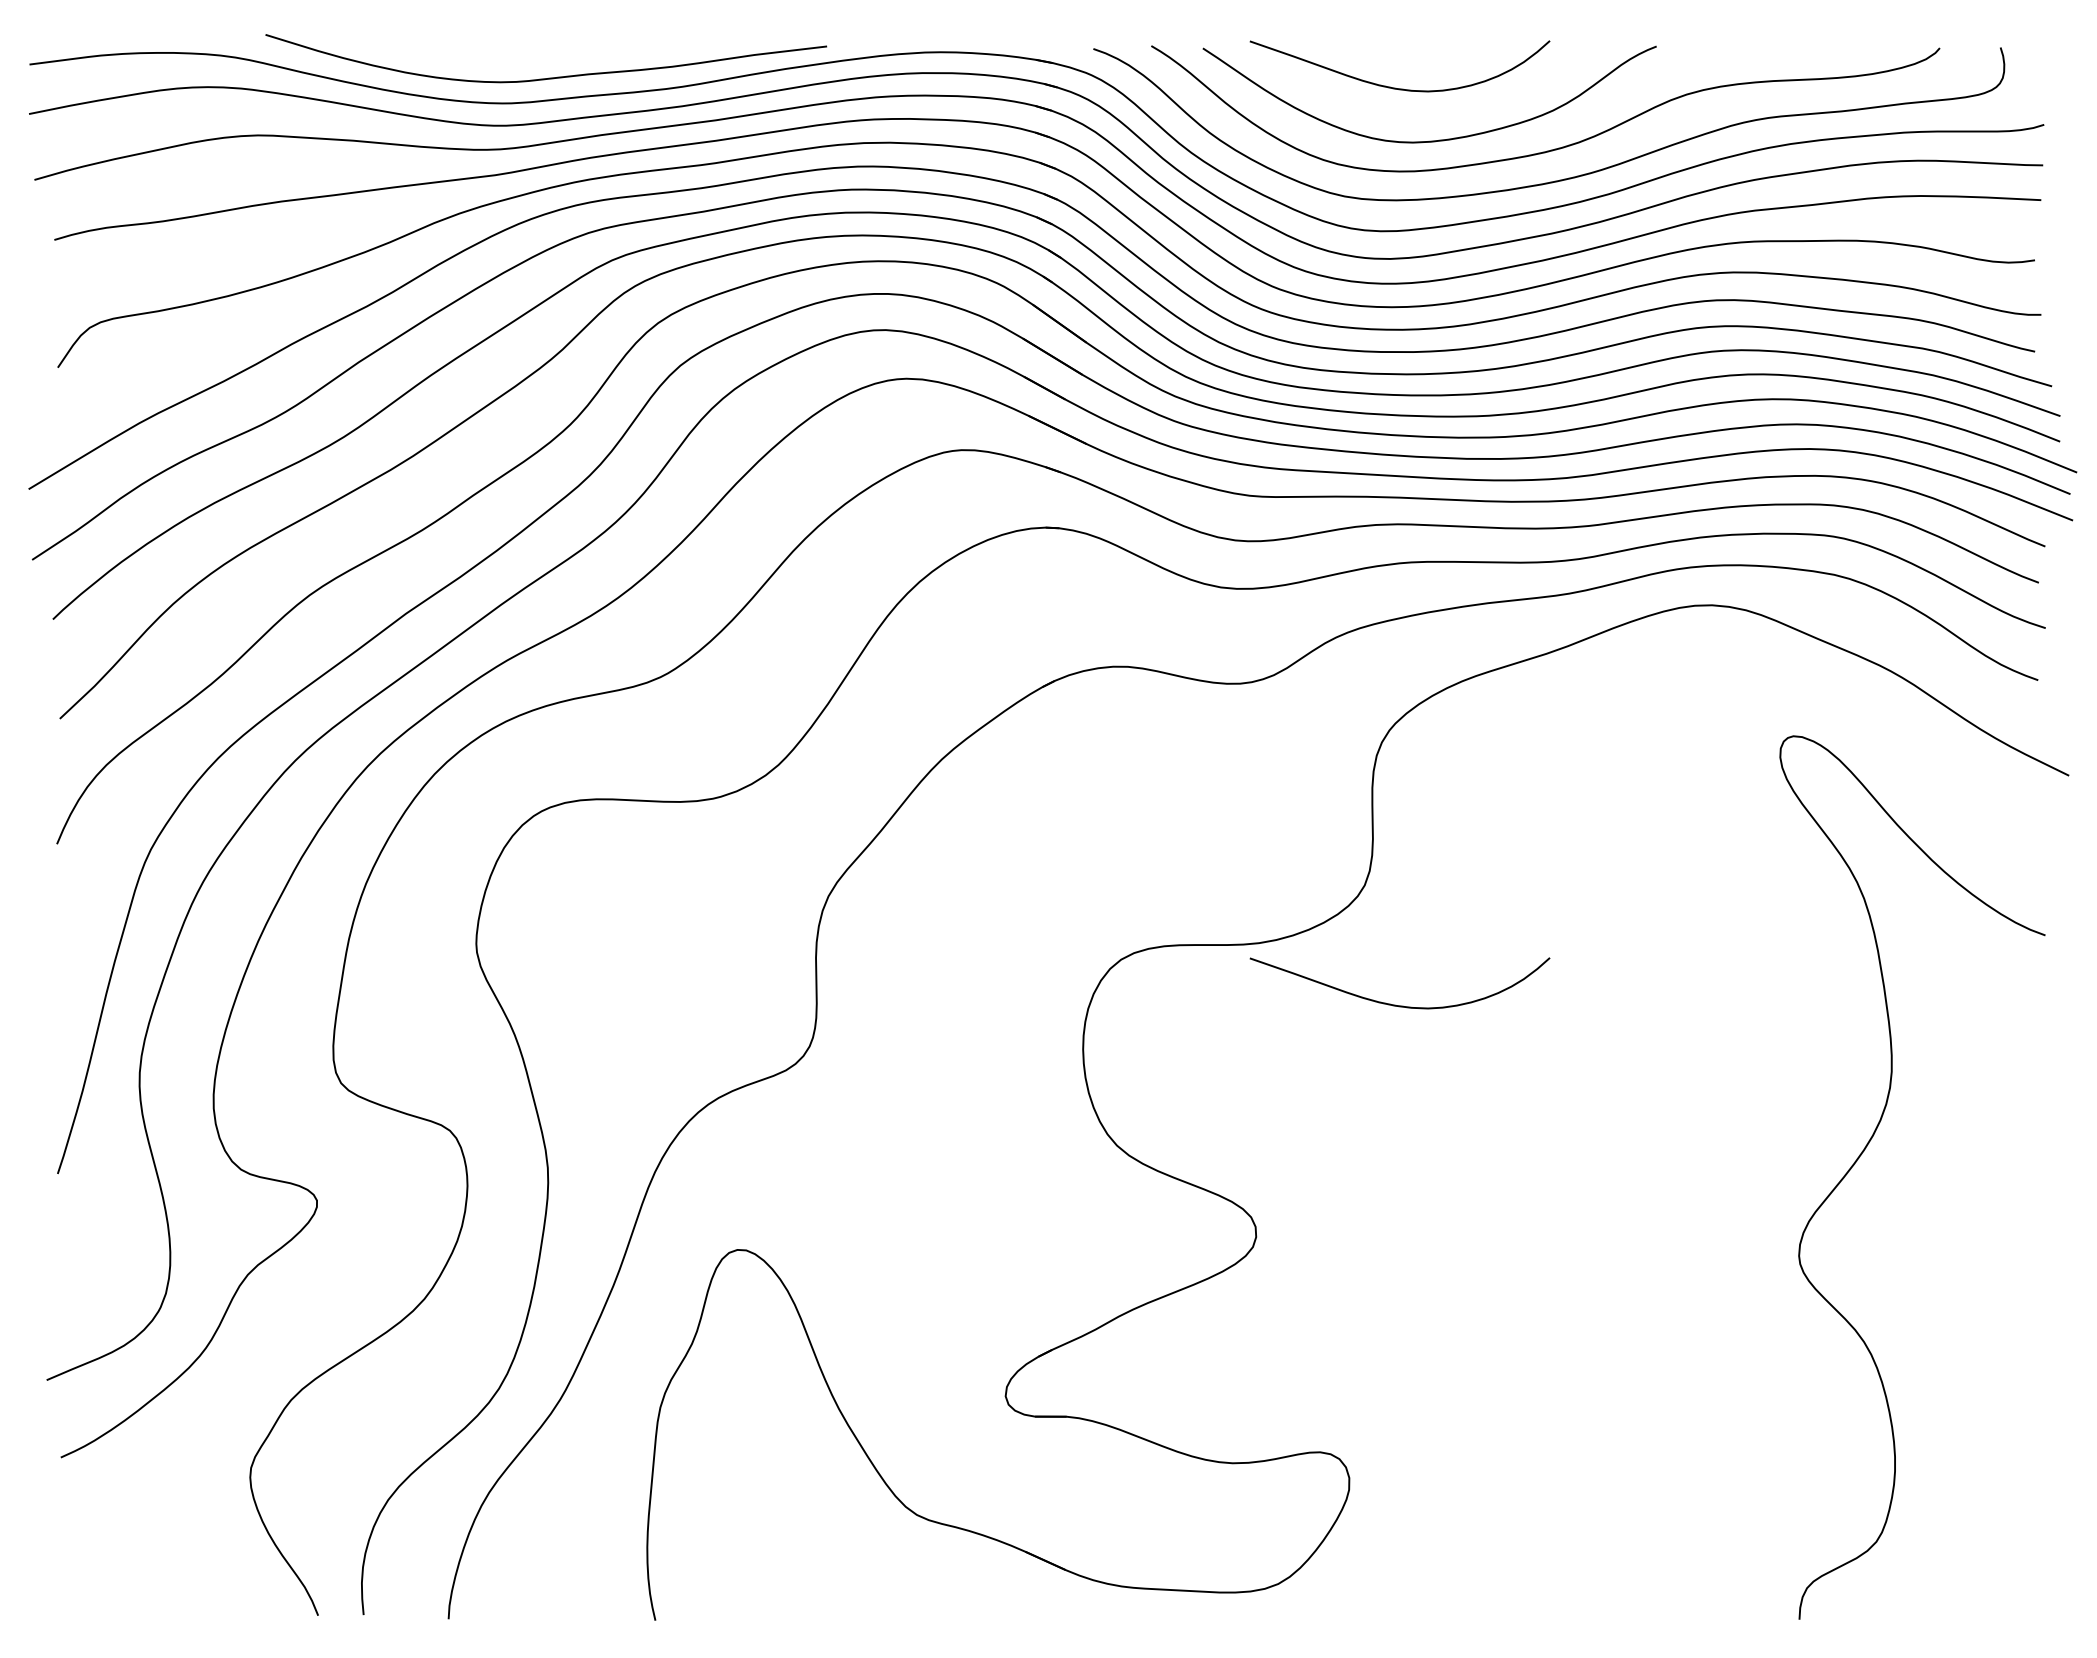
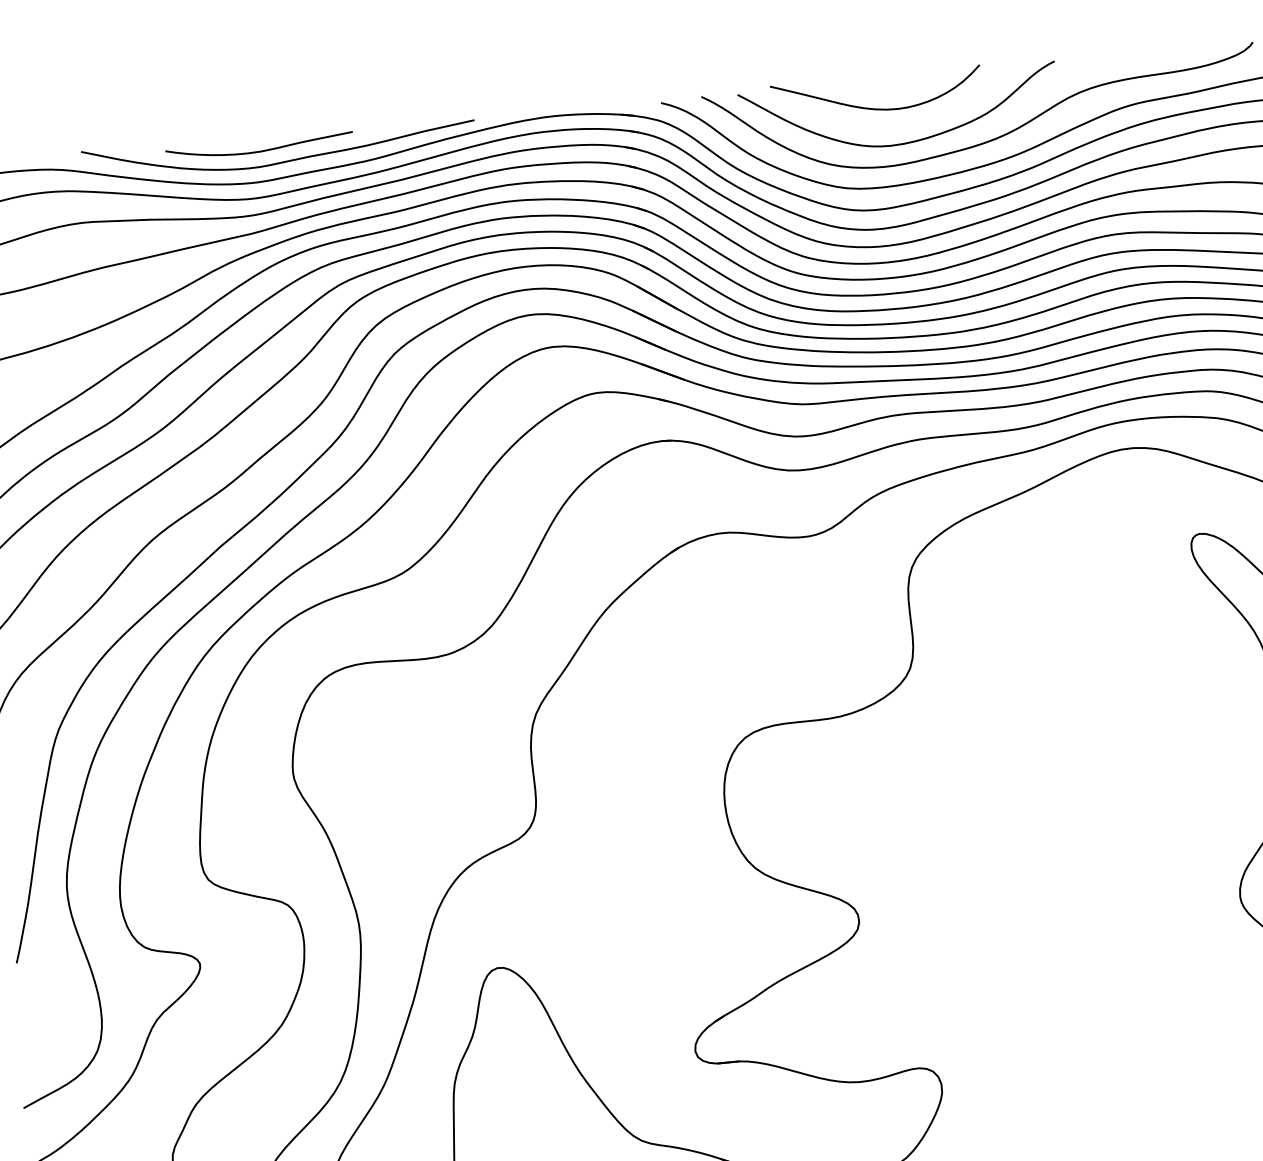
curve: (518, 59) -> (259, 151), added
curve: (1395, 1004) -> (940, 749), removed

